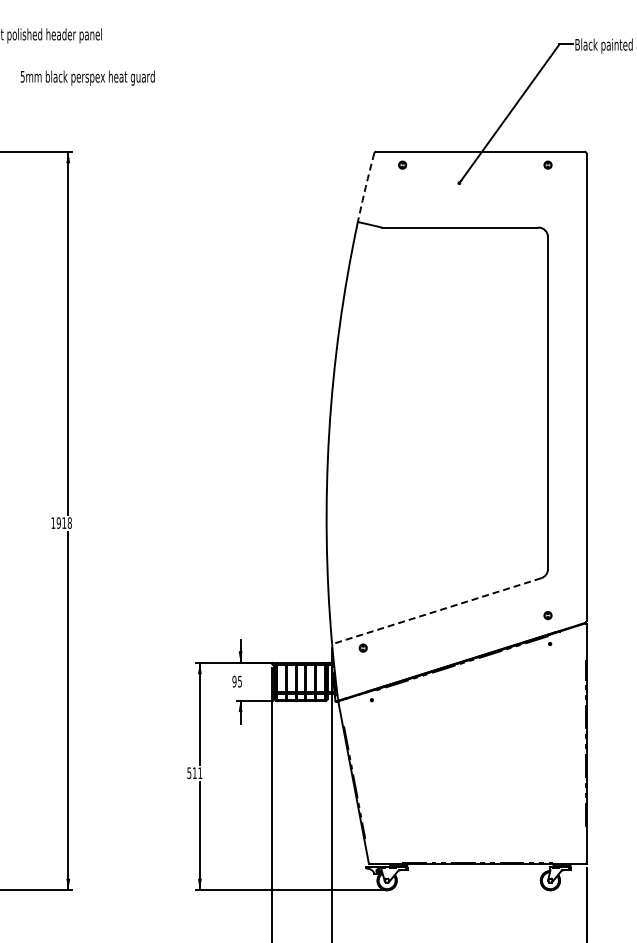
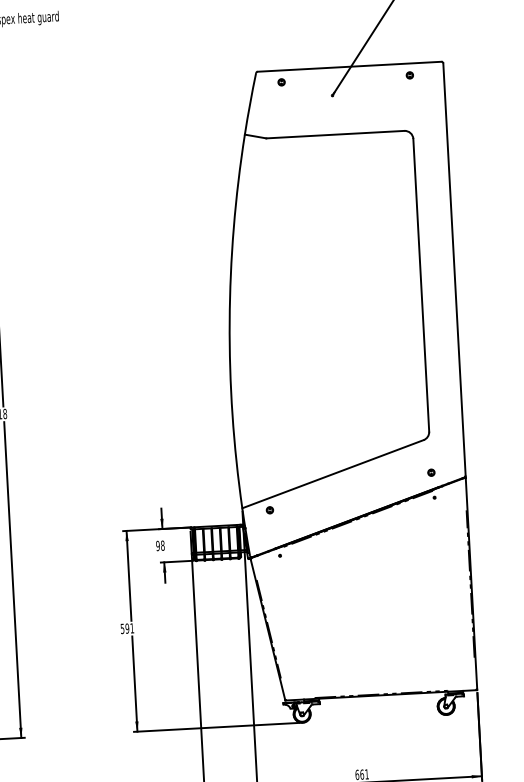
arc: (365, 187) -> (249, 103), dashed -> solid
line: (436, 611) -> (332, 474), dashed -> solid
text: (239, 681) -> (162, 545), 95 -> 98
text: (194, 773) -> (127, 628), 511 -> 591

